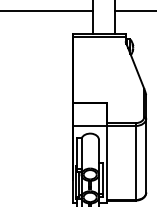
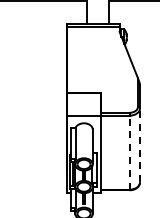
line: (145, 155) -> (139, 145), solid -> dashed
line: (135, 162) -> (129, 152), solid -> dashed

